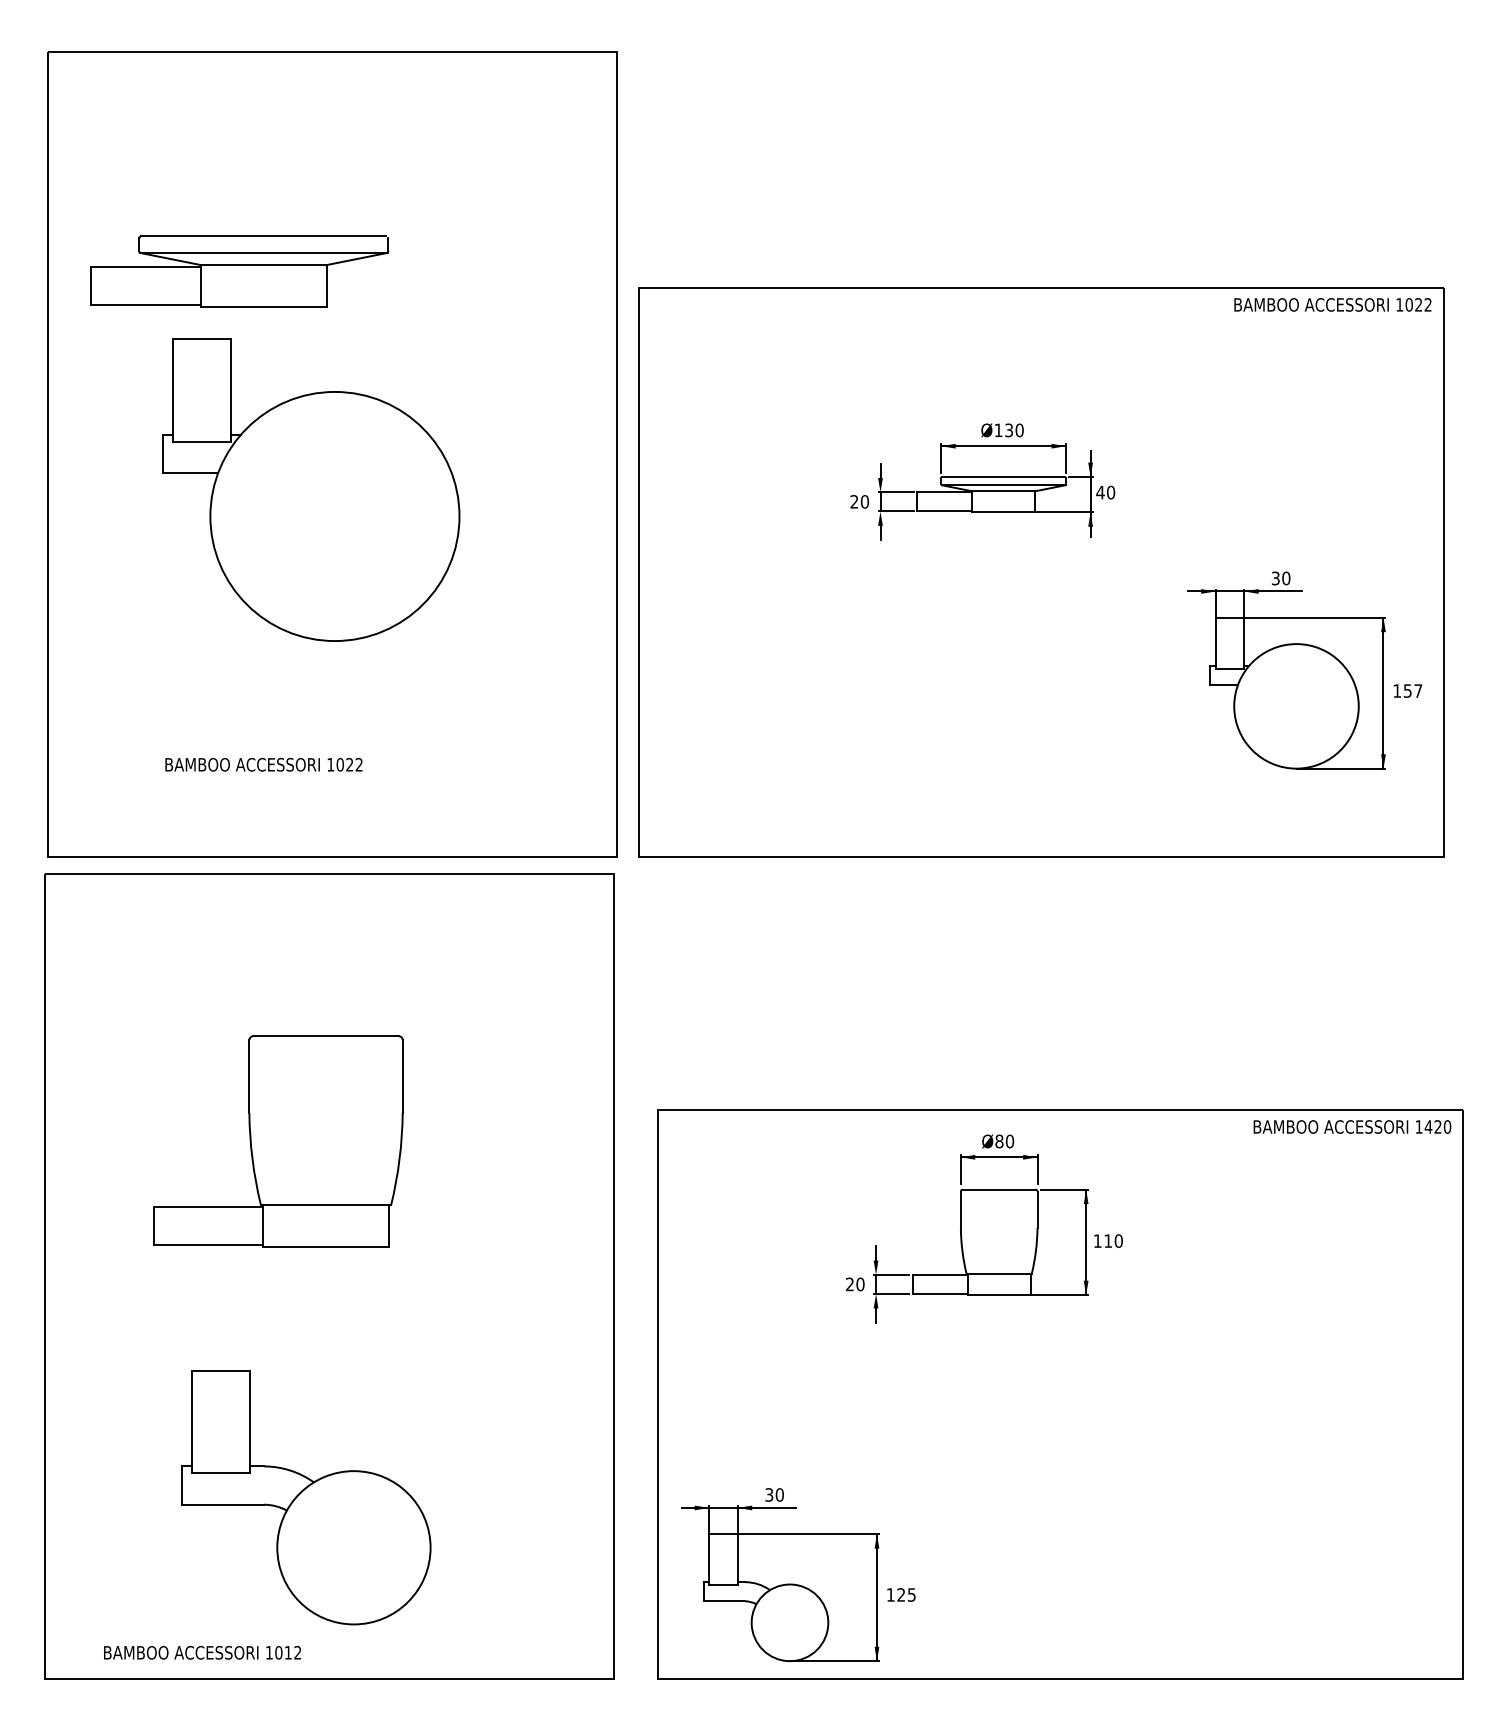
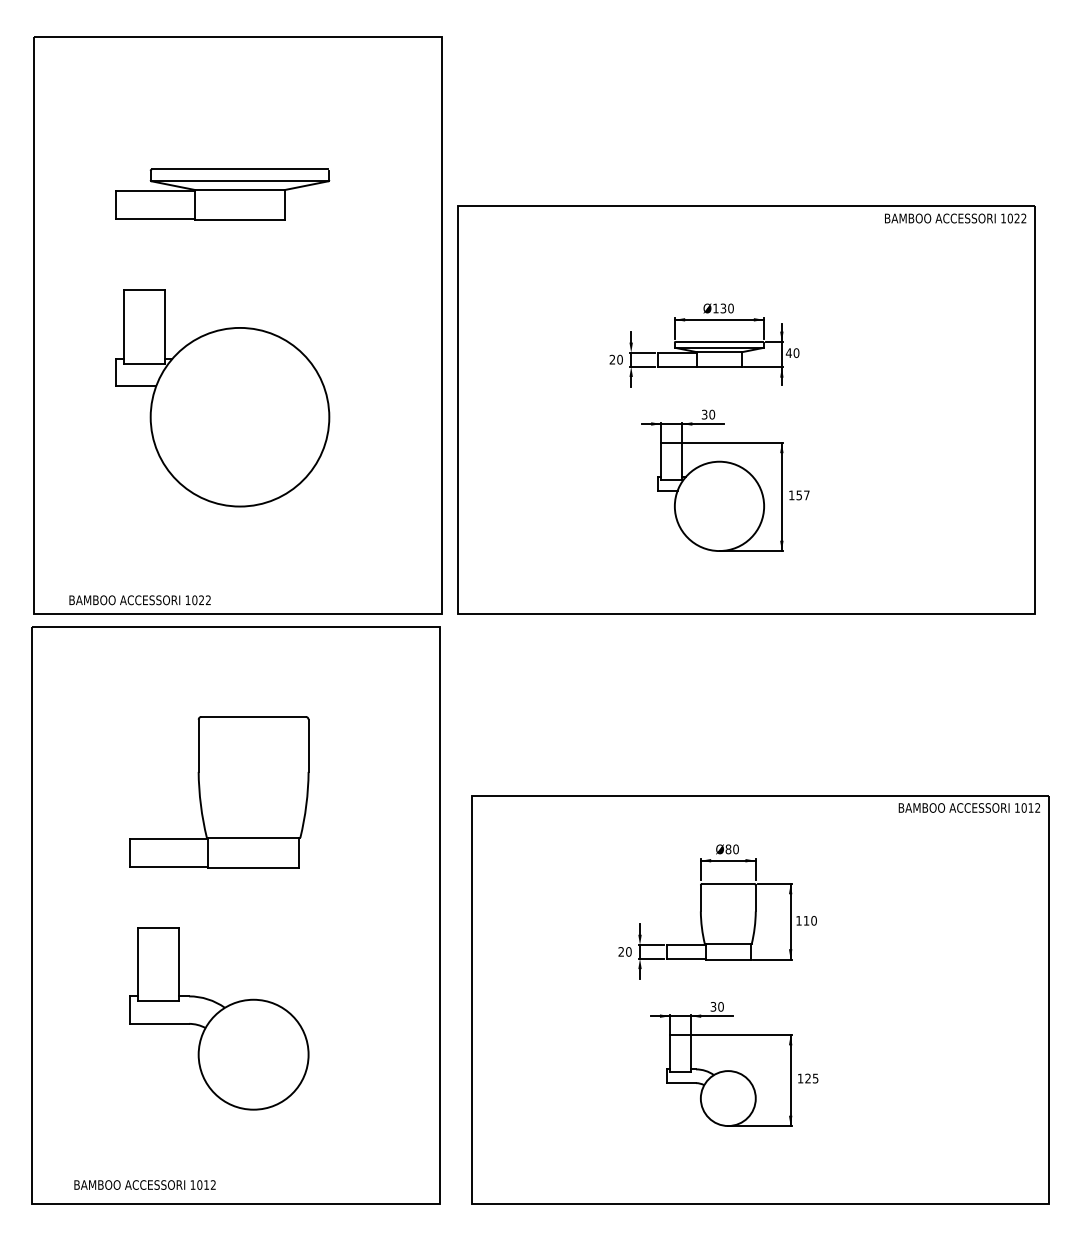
part: (239, 271) -> (222, 194), moved
part: (310, 490) -> (222, 398), moved
part: (1304, 670) -> (725, 480), moved
text: (263, 765) -> (139, 600), moved
text: (1437, 1126) -> (1030, 807), 1420 -> 1012
part: (278, 1141) -> (219, 792), moved
part: (984, 1228) -> (717, 911), moved
part: (306, 1497) -> (219, 1018), moved
part: (798, 1575) -> (734, 1064), moved

